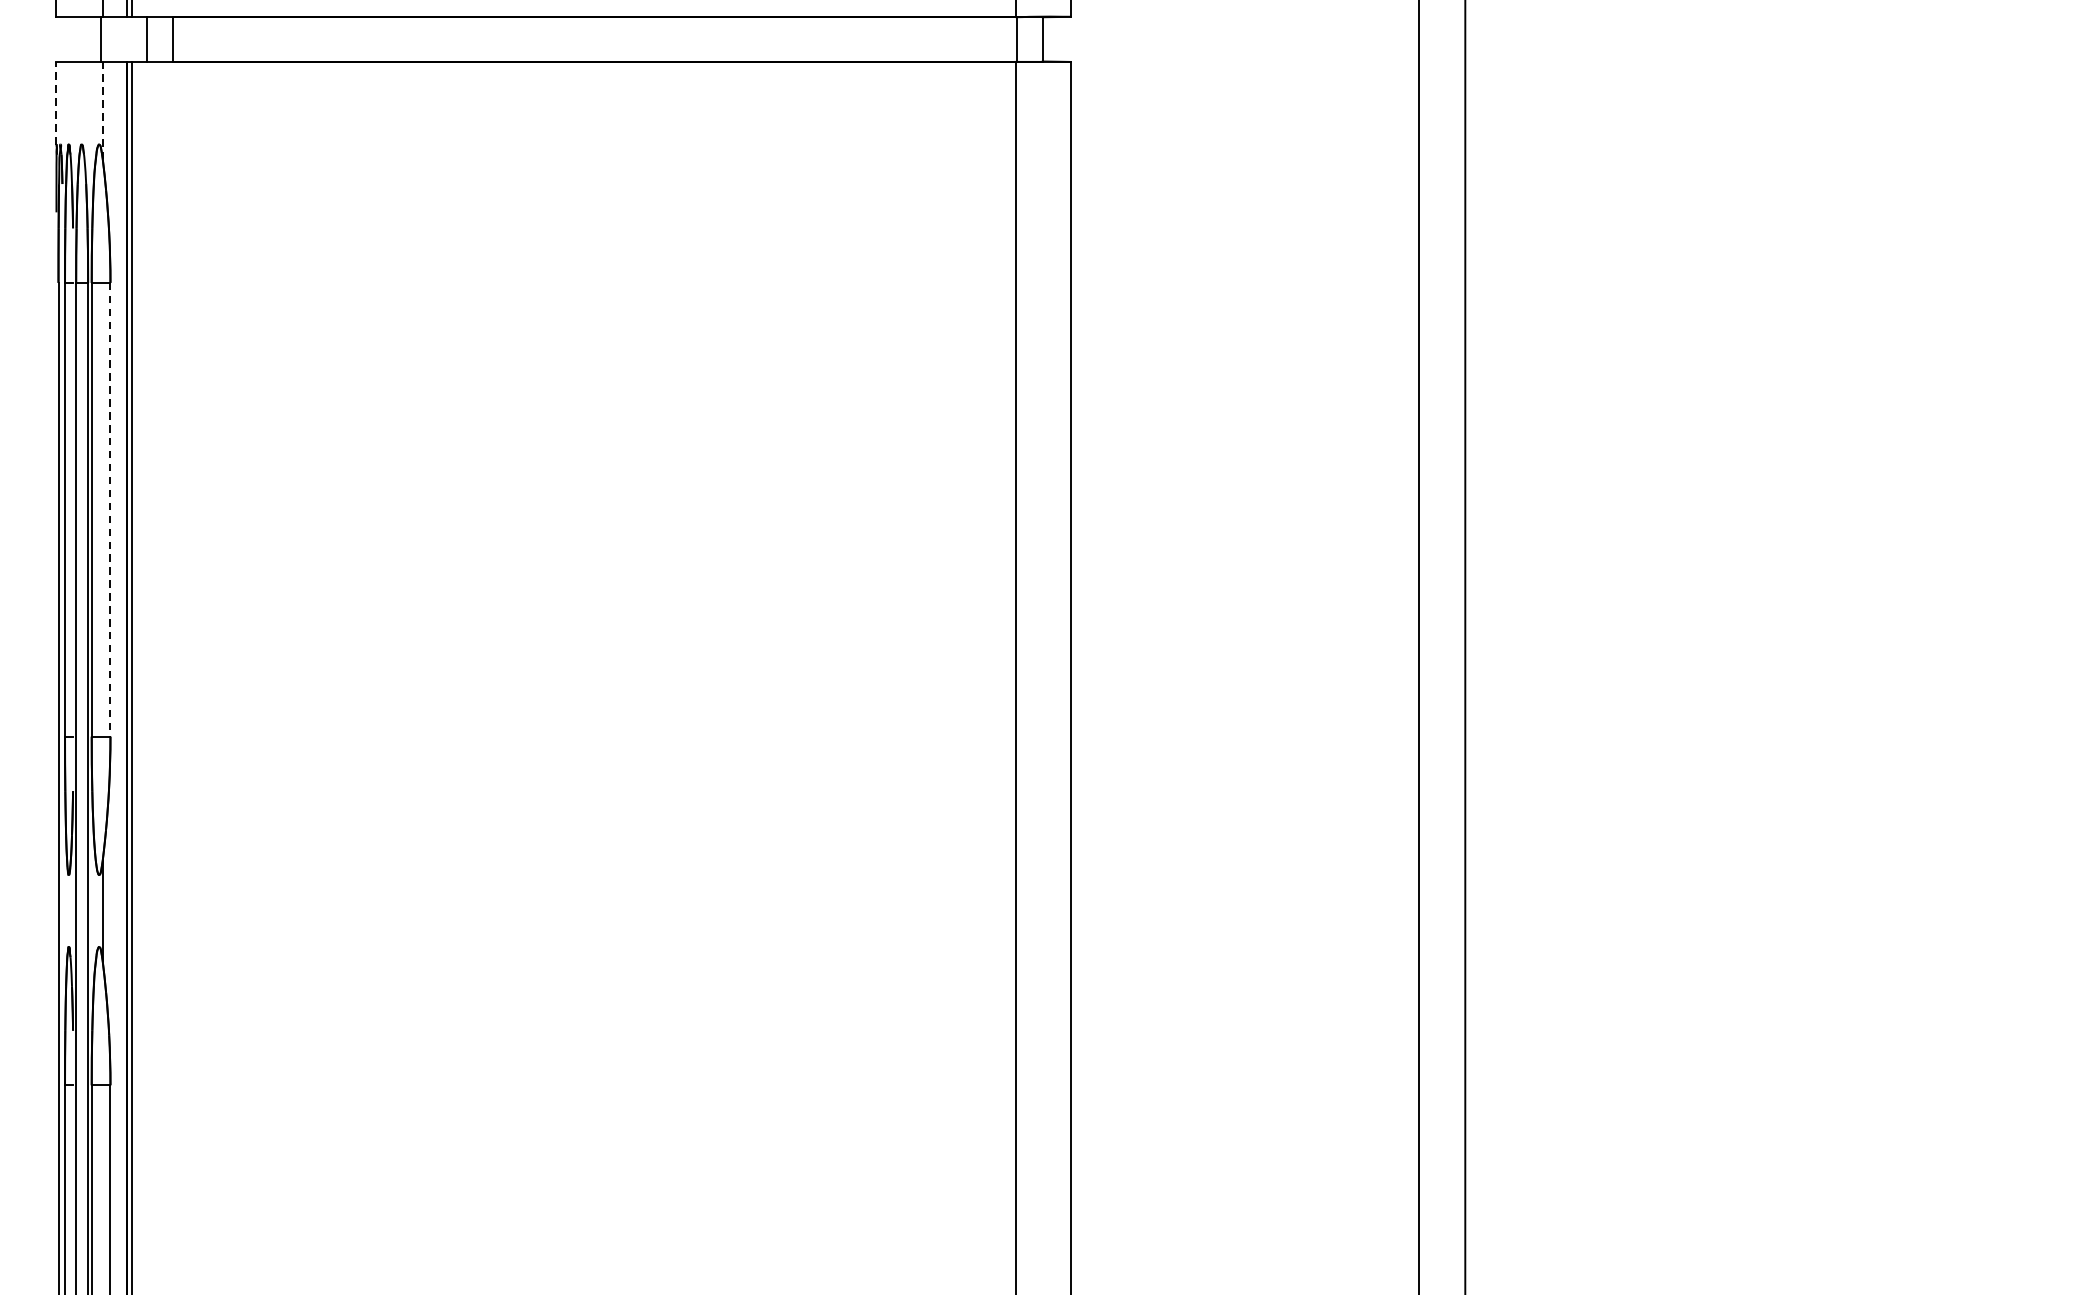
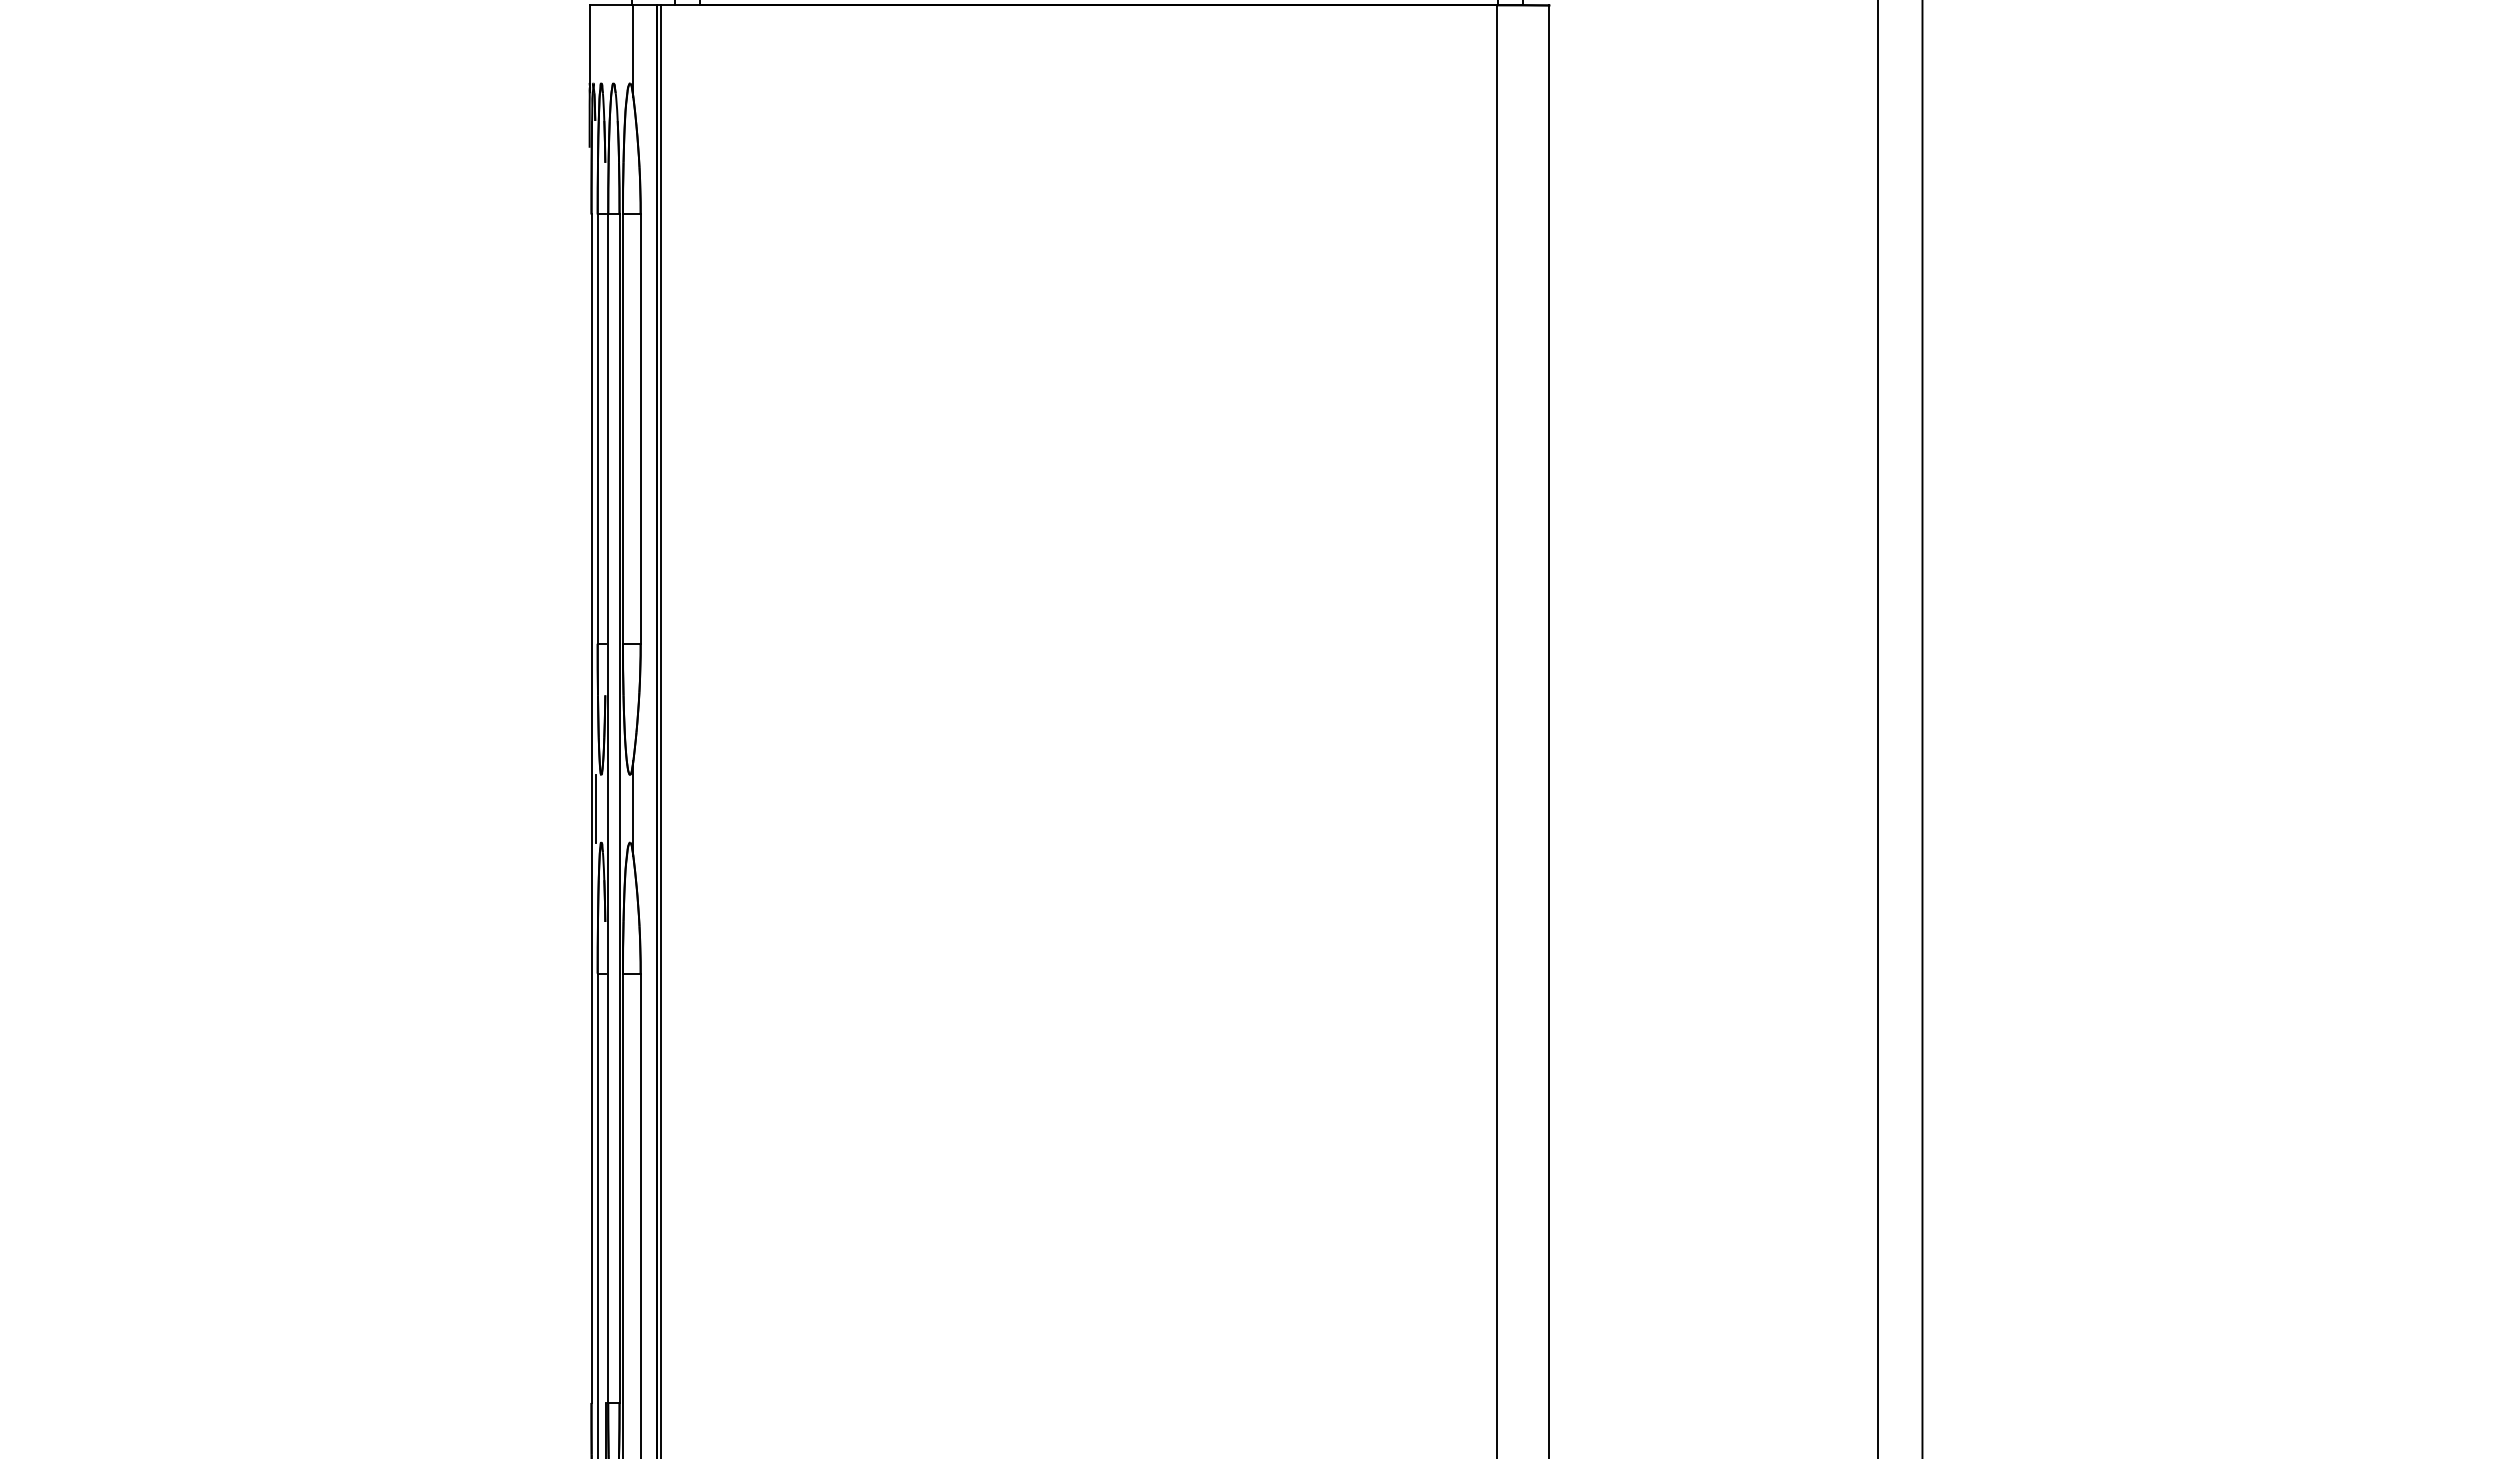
line: (56, 102) -> (589, 43), dashed -> solid
line: (102, 110) -> (633, 51), dashed -> solid
line: (110, 510) -> (640, 429), dashed -> solid
line: (63, 910) -> (596, 808), added

